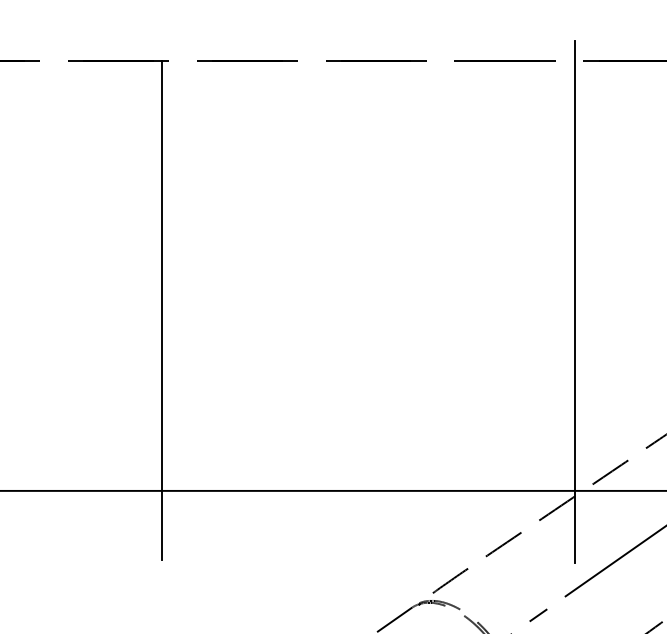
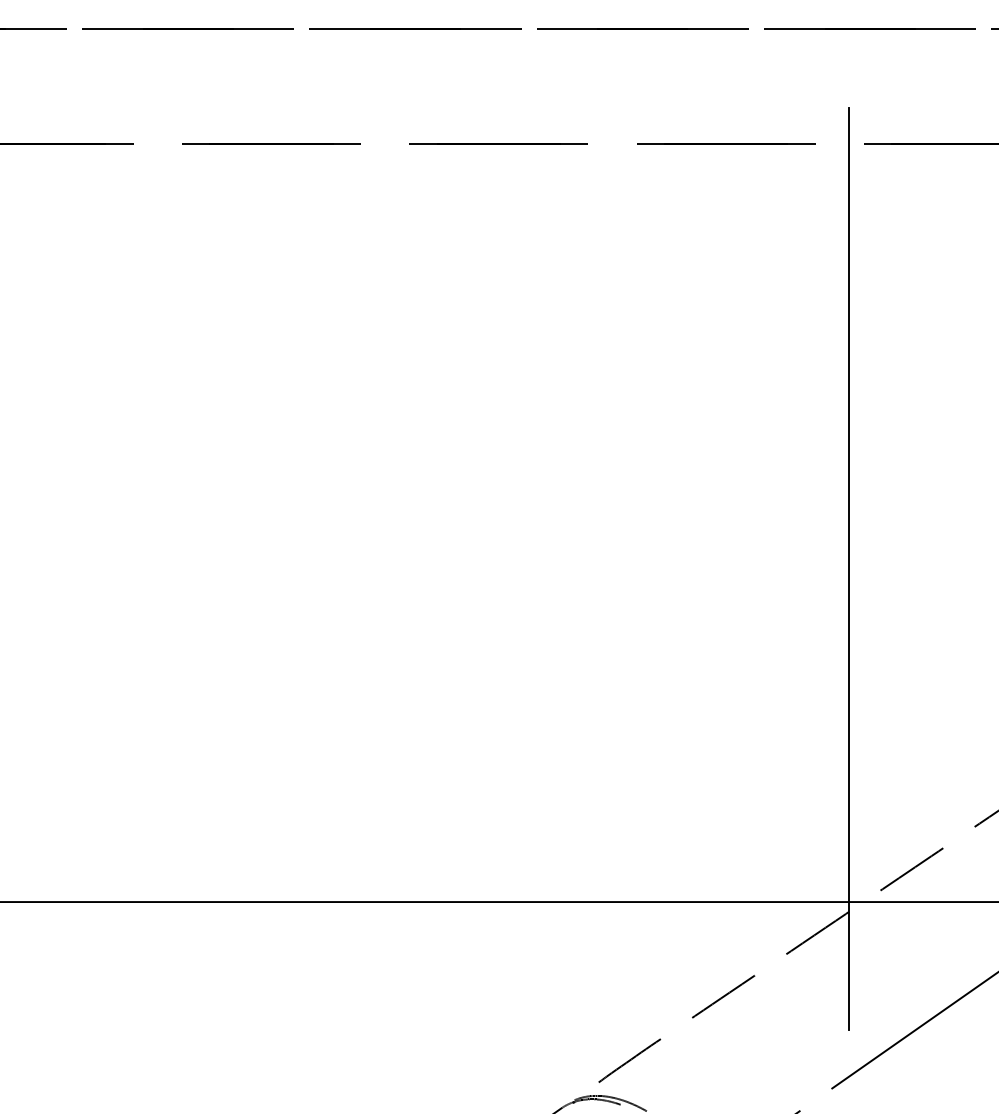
line: (162, 310) -> (121, 583), removed

